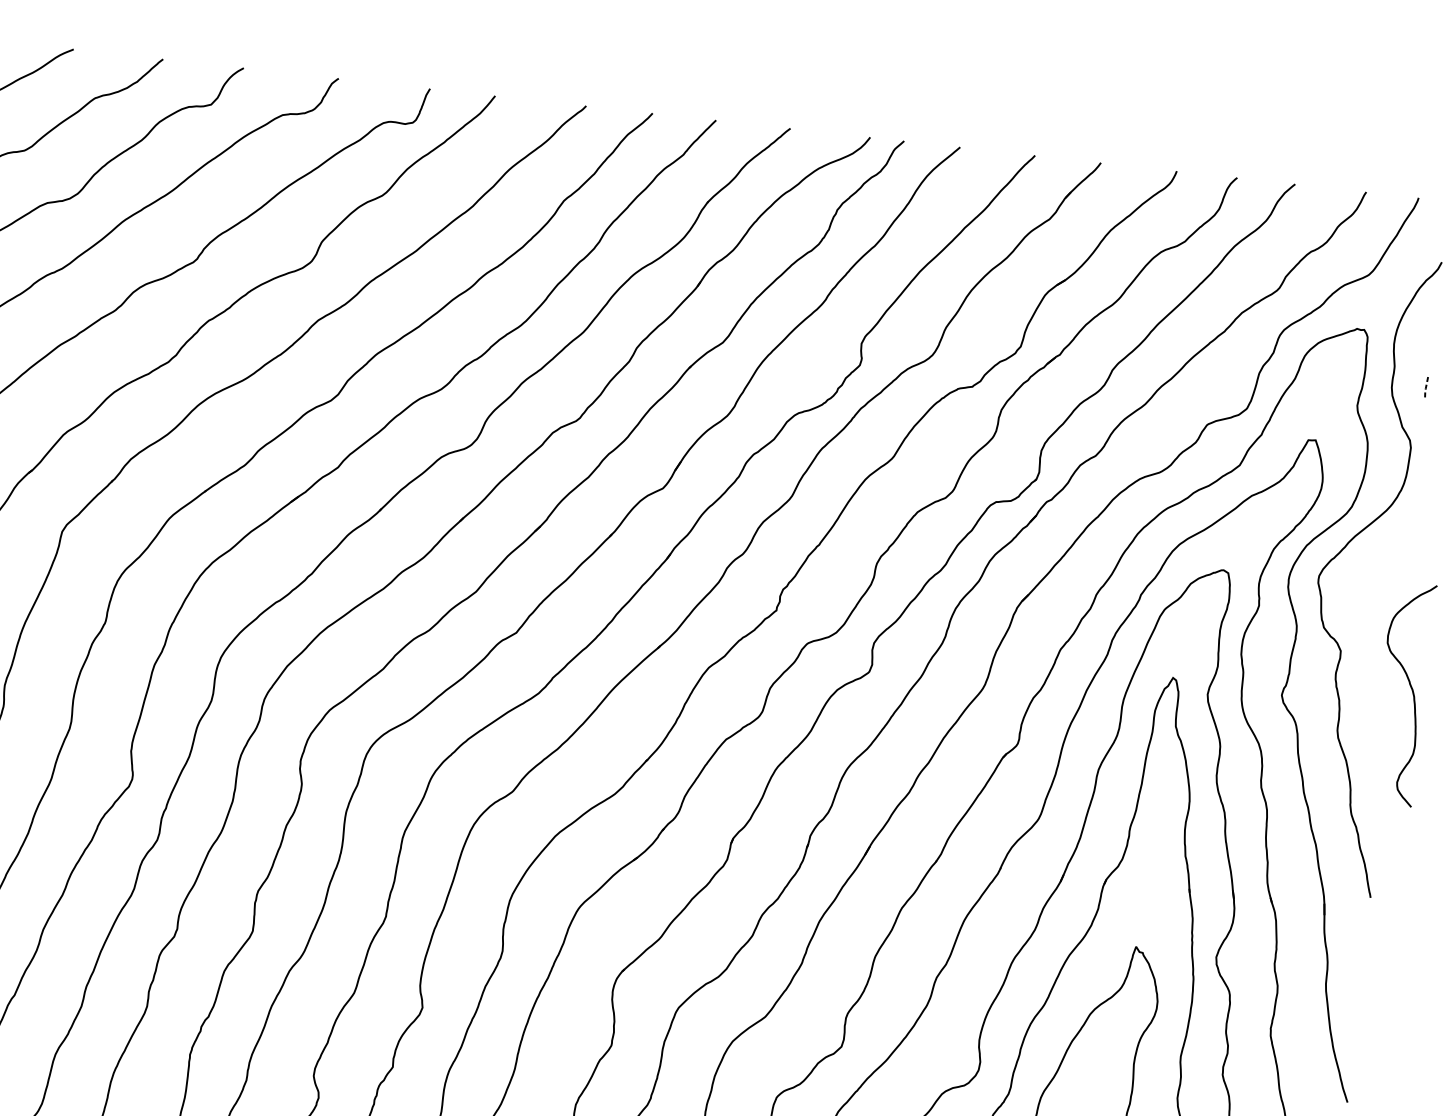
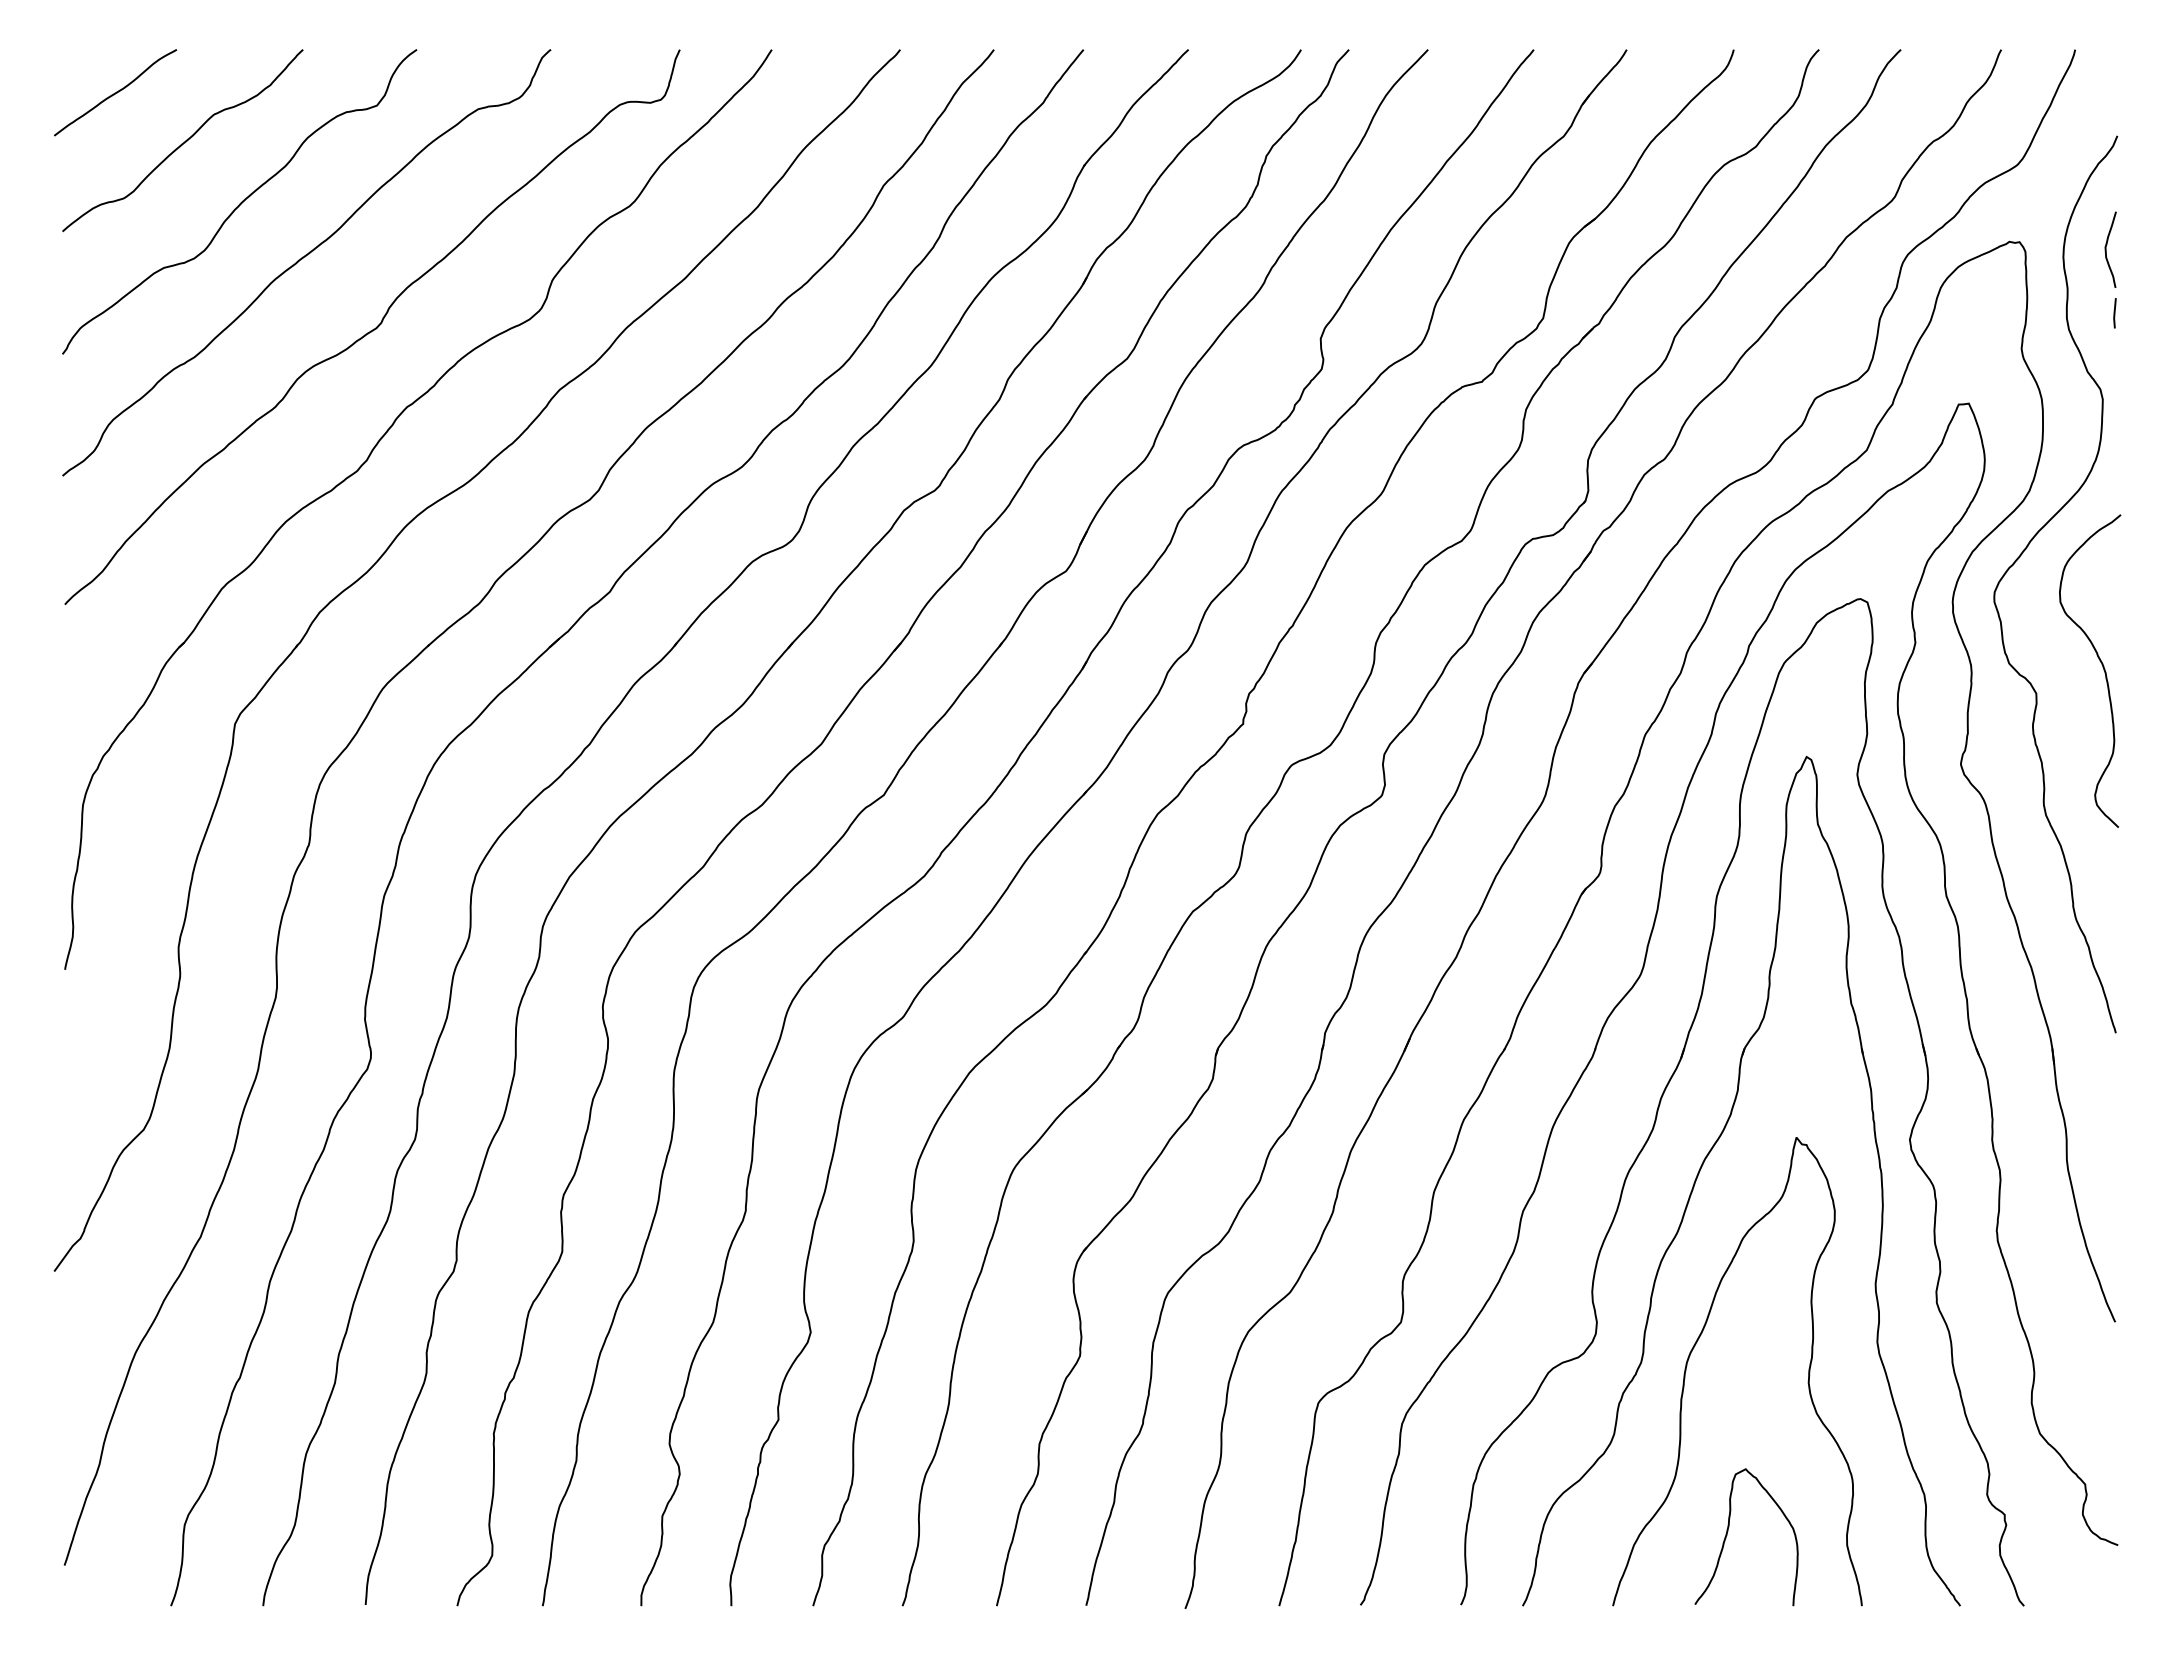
curve: (1425, 341) -> (2106, 249), added
line: (1425, 388) -> (2114, 314), dashed -> solid
curve: (1412, 692) -> (2102, 667), moved

